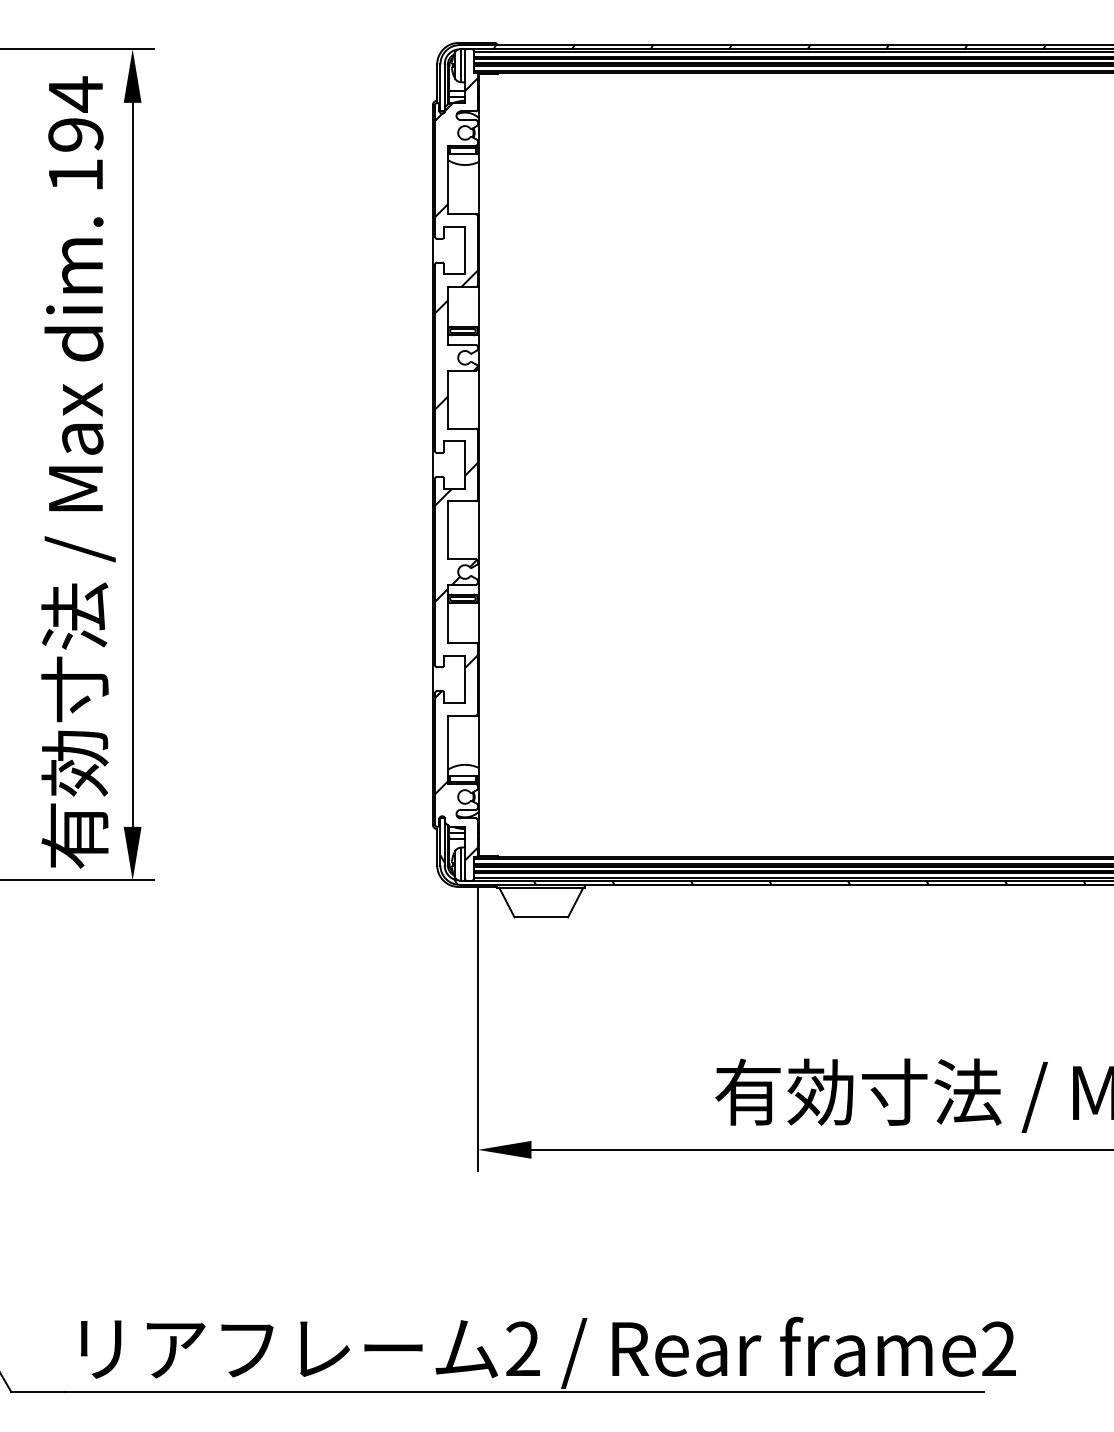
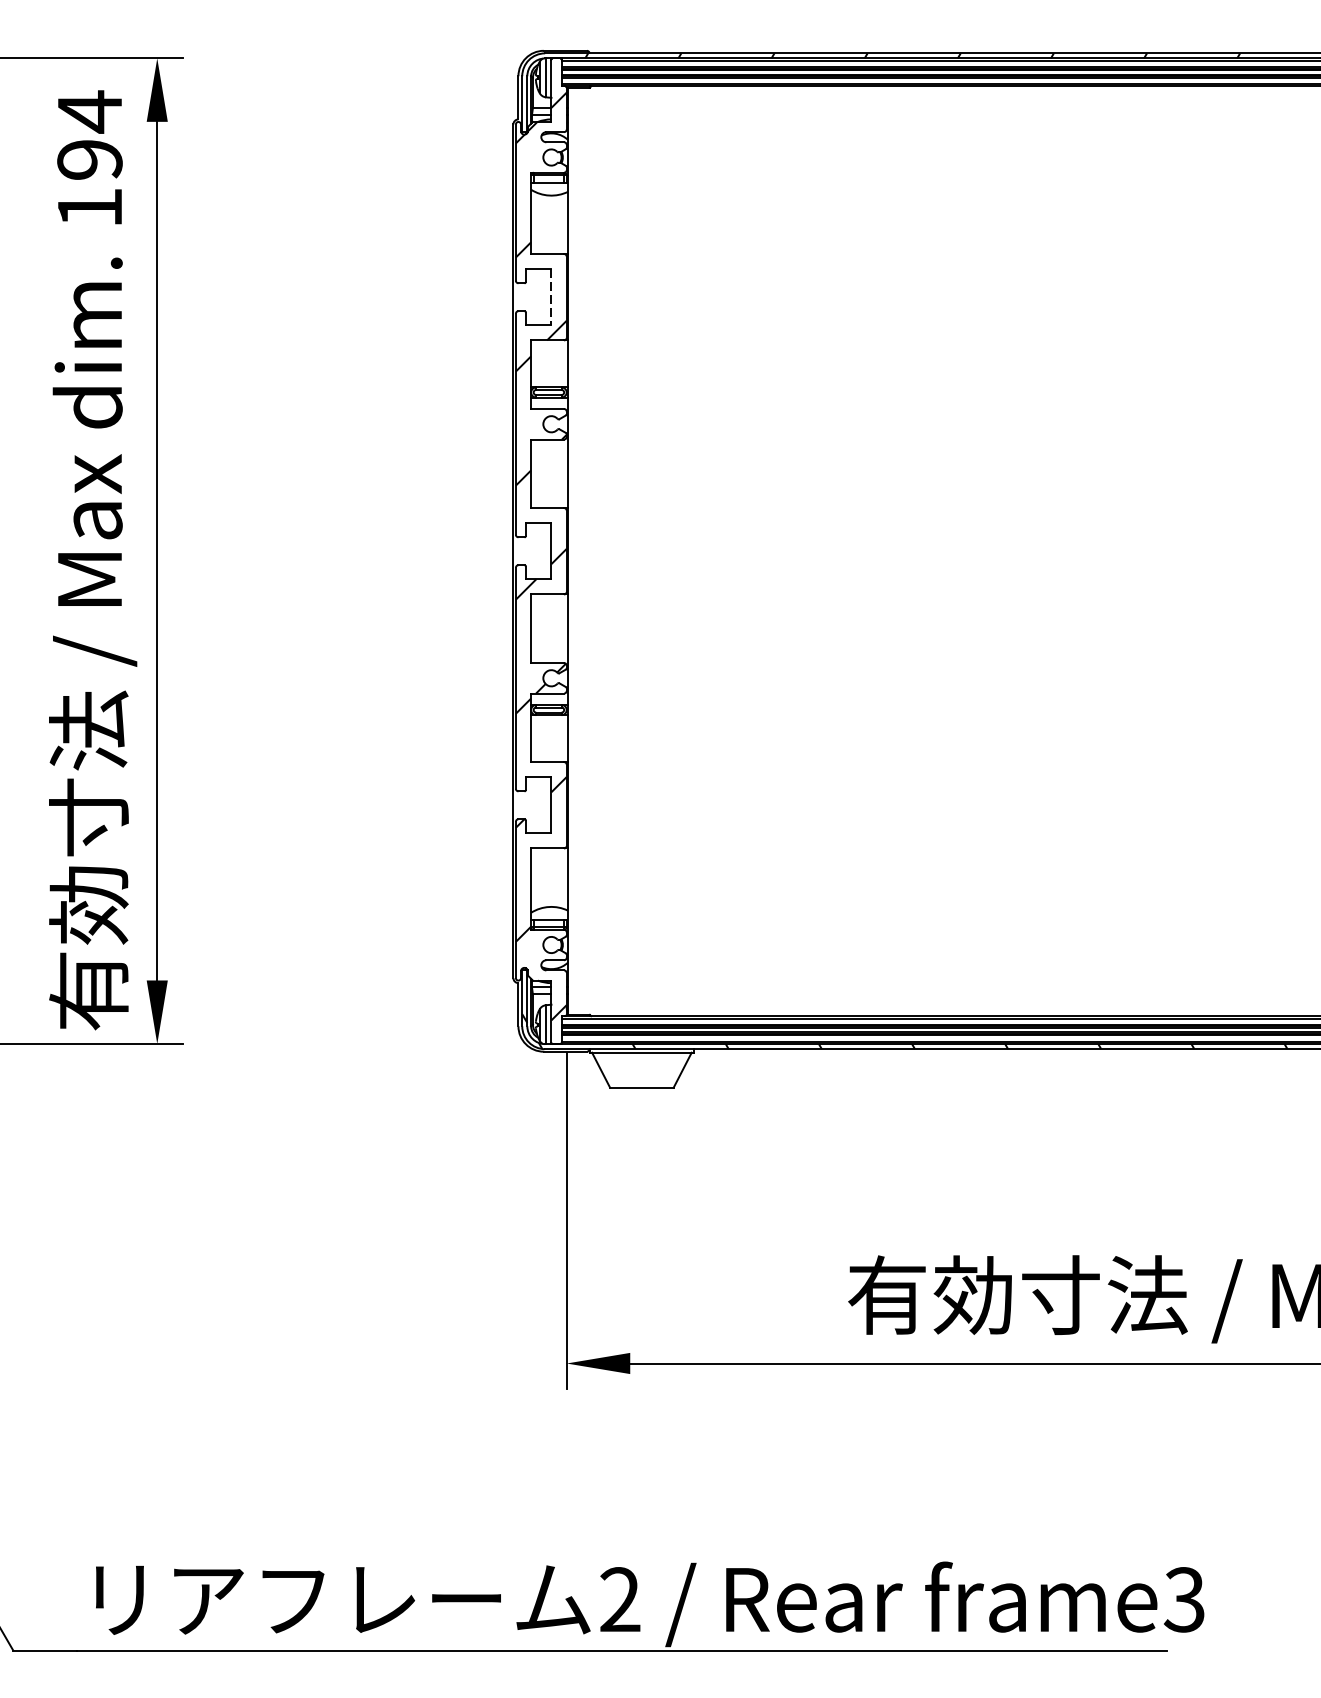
line: (465, 250) -> (551, 296), solid -> dashed
text: (998, 1348) -> (1184, 1599), frame2 -> frame3

